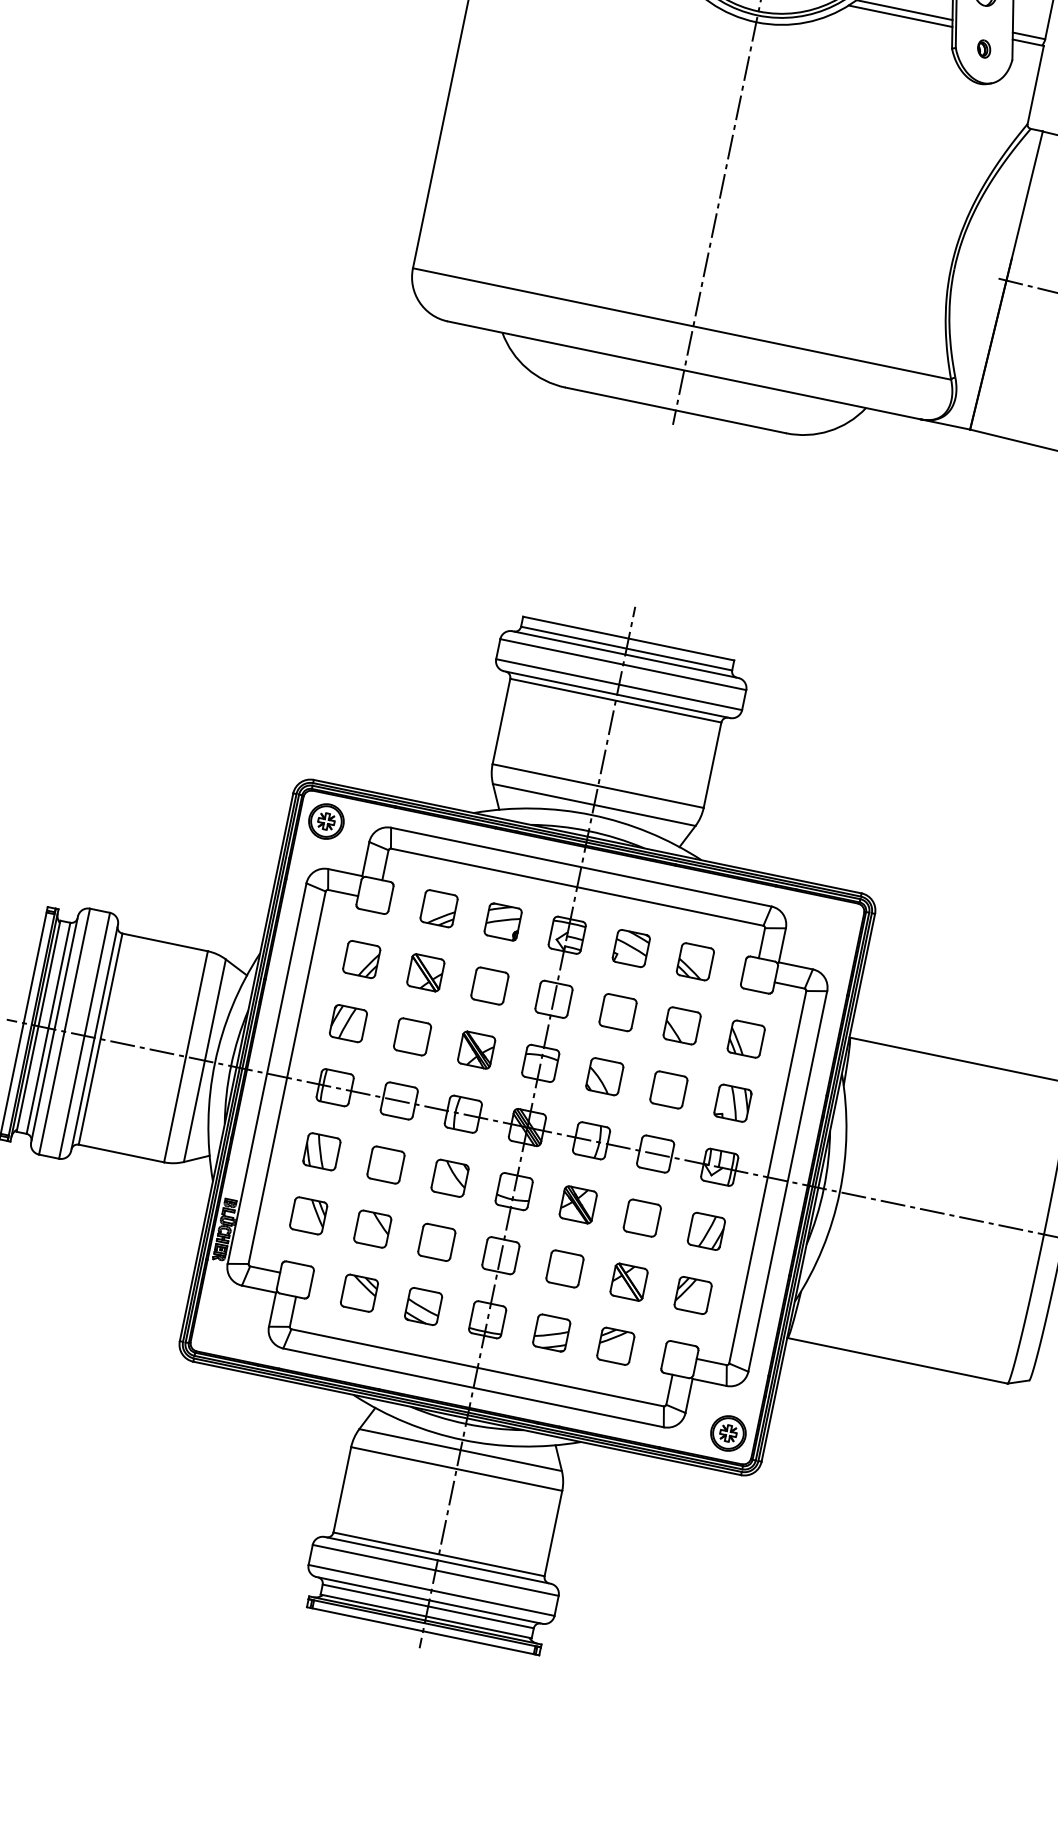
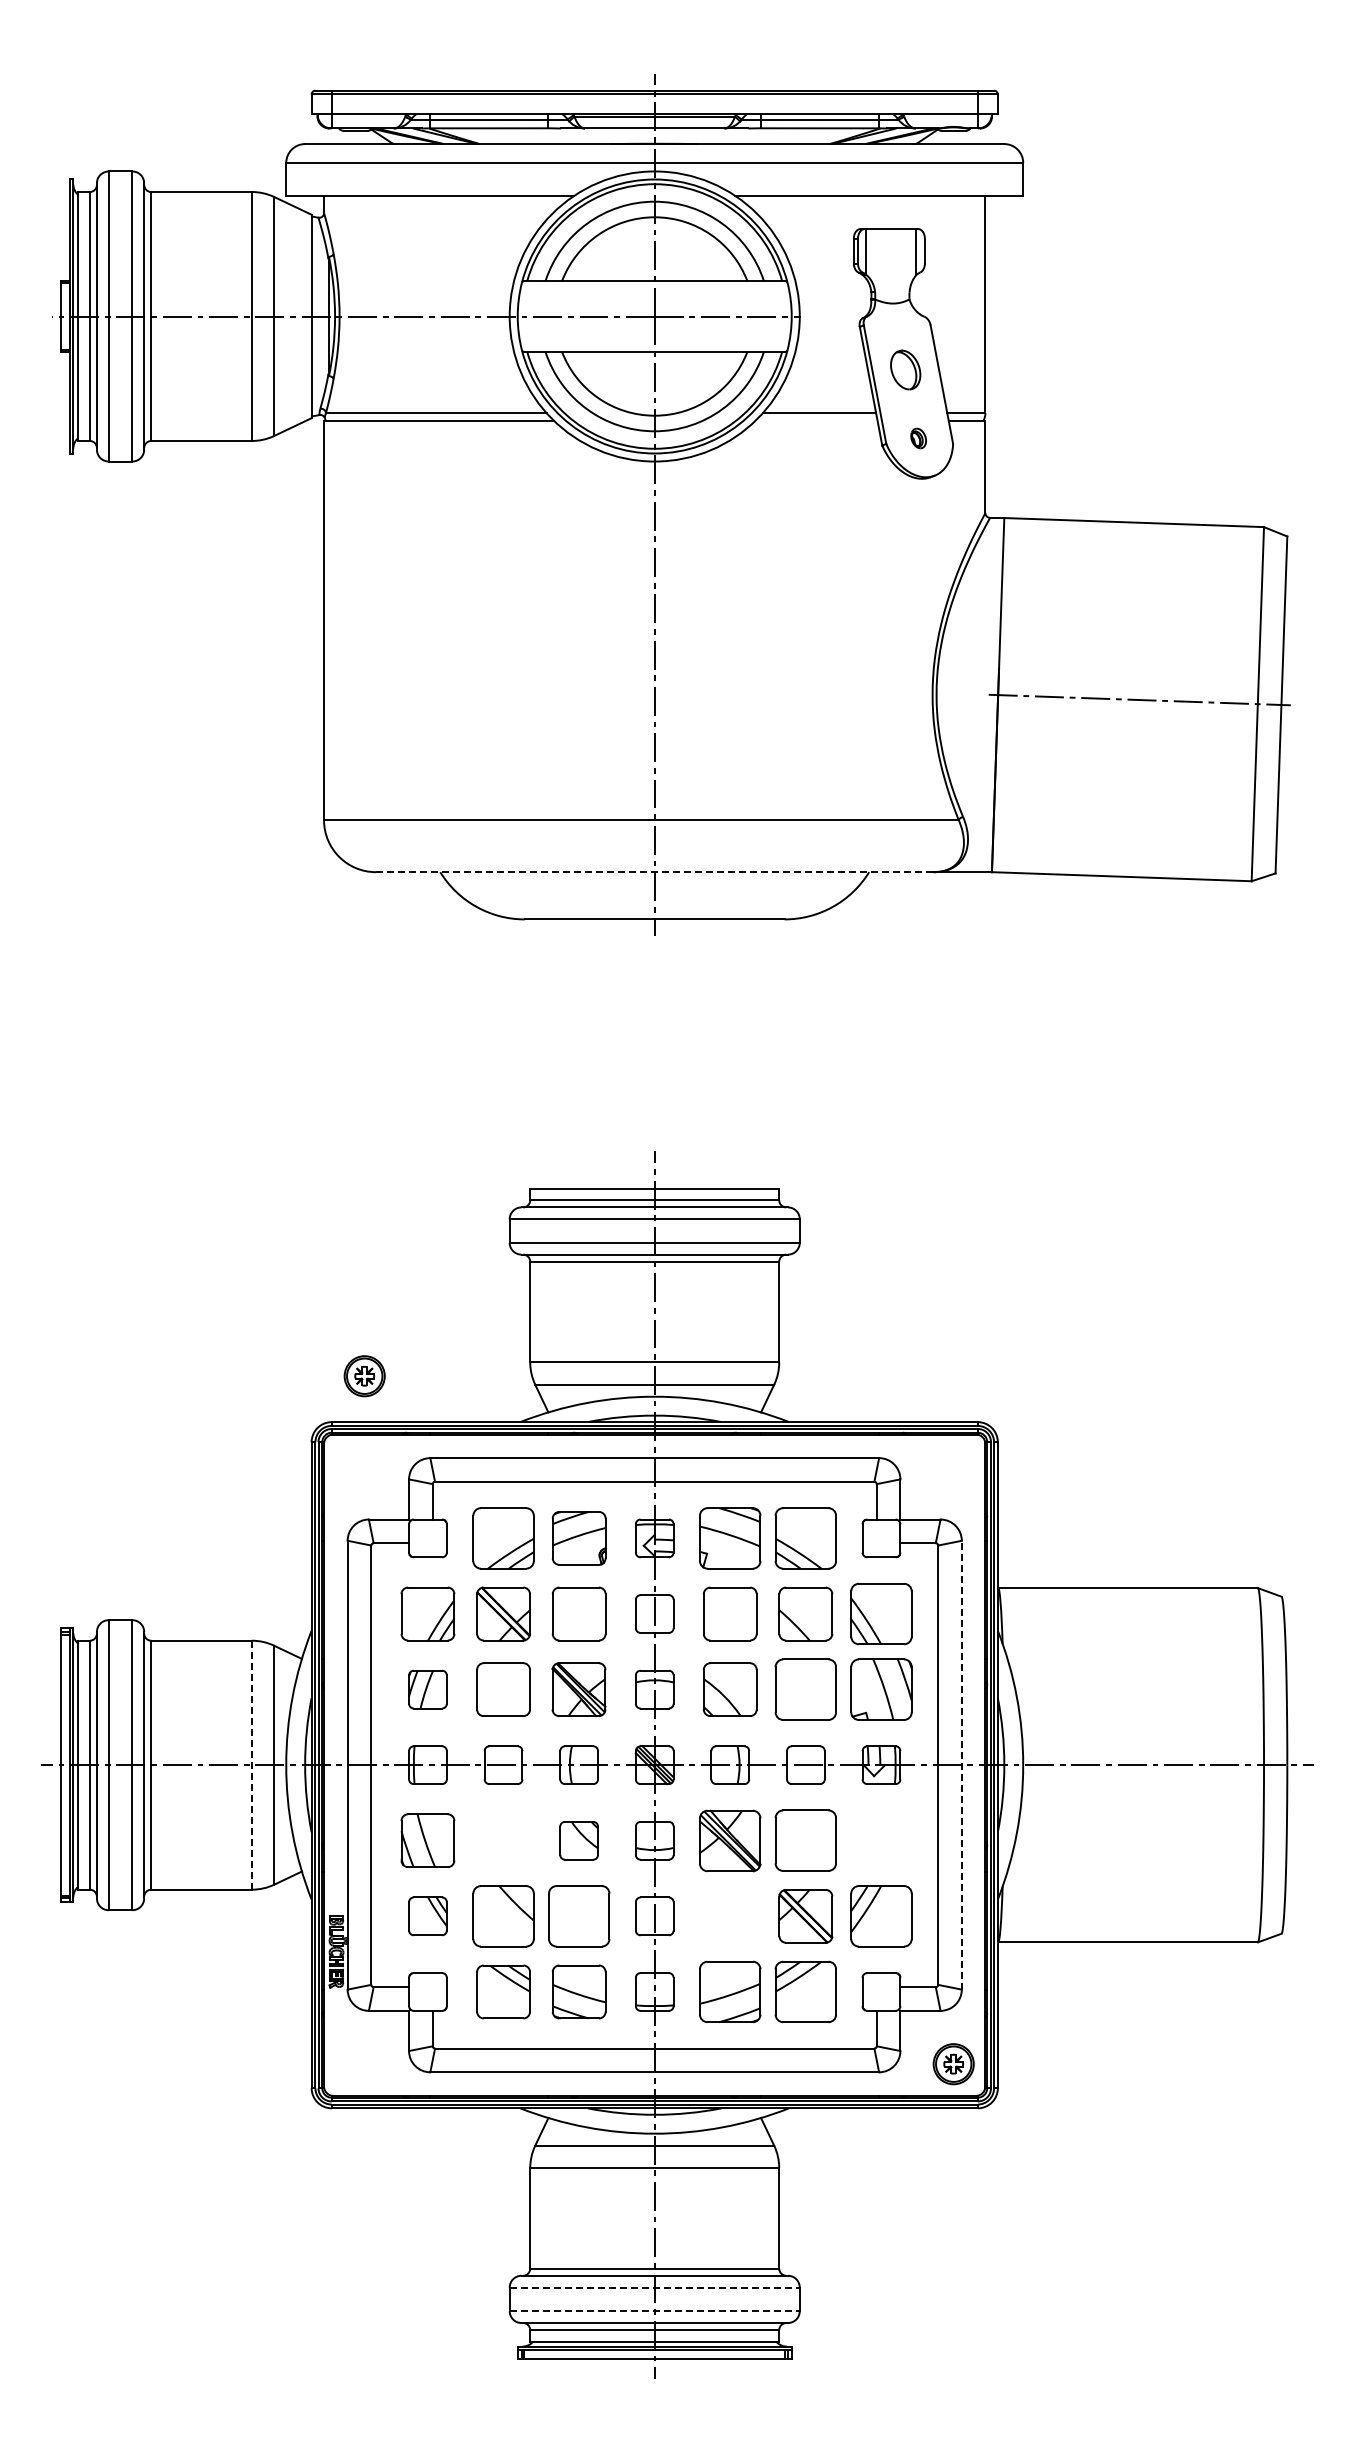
line: (900, 16) -> (816, 421), removed
line: (683, 370) -> (654, 872), solid -> dashed
part: (326, 821) -> (364, 1376), moved
part: (439, 908) -> (503, 1538), size x1.6
part: (502, 921) -> (578, 1538), size x1.4
part: (631, 948) -> (730, 1538), size x1.6
part: (361, 959) -> (427, 1613), size x1.4
part: (695, 961) -> (805, 1538), size x1.6
part: (425, 972) -> (503, 1613), size x1.4
part: (489, 985) -> (578, 1613), size x1.4
part: (618, 1012) -> (730, 1613), size x1.4
part: (681, 1025) -> (805, 1613), size x1.4
part: (412, 1036) -> (503, 1689), size x1.4
part: (746, 1038) -> (881, 1613), size x1.6
part: (476, 1050) -> (579, 1689), size x1.4
line: (185, 1056) -> (251, 1765), solid -> dashed
part: (604, 1076) -> (730, 1689), size x1.4
part: (668, 1089) -> (805, 1689), size x1.6
part: (732, 1103) -> (881, 1689), size x1.6
part: (321, 1151) -> (427, 1840), size x1.4
part: (386, 1164) -> (503, 1840), removed
line: (787, 1180) -> (961, 1764), solid -> dashed
part: (578, 1204) -> (730, 1840), size x1.6
part: (642, 1217) -> (805, 1840), size x1.6
part: (372, 1229) -> (503, 1916), size x1.6
part: (706, 1231) -> (881, 1840), removed
part: (436, 1242) -> (578, 1916), size x1.6
part: (565, 1269) -> (730, 1916), removed
part: (628, 1282) -> (805, 1916), size x1.4
part: (359, 1292) -> (503, 1991), size x1.4
part: (693, 1295) -> (881, 1916), size x1.6
part: (423, 1305) -> (578, 1991), size x1.4
part: (551, 1332) -> (730, 1991), size x1.6
part: (615, 1345) -> (805, 1991), size x1.6
line: (436, 1570) -> (655, 2287), solid -> dashed
line: (432, 1590) -> (655, 2311), solid -> dashed

